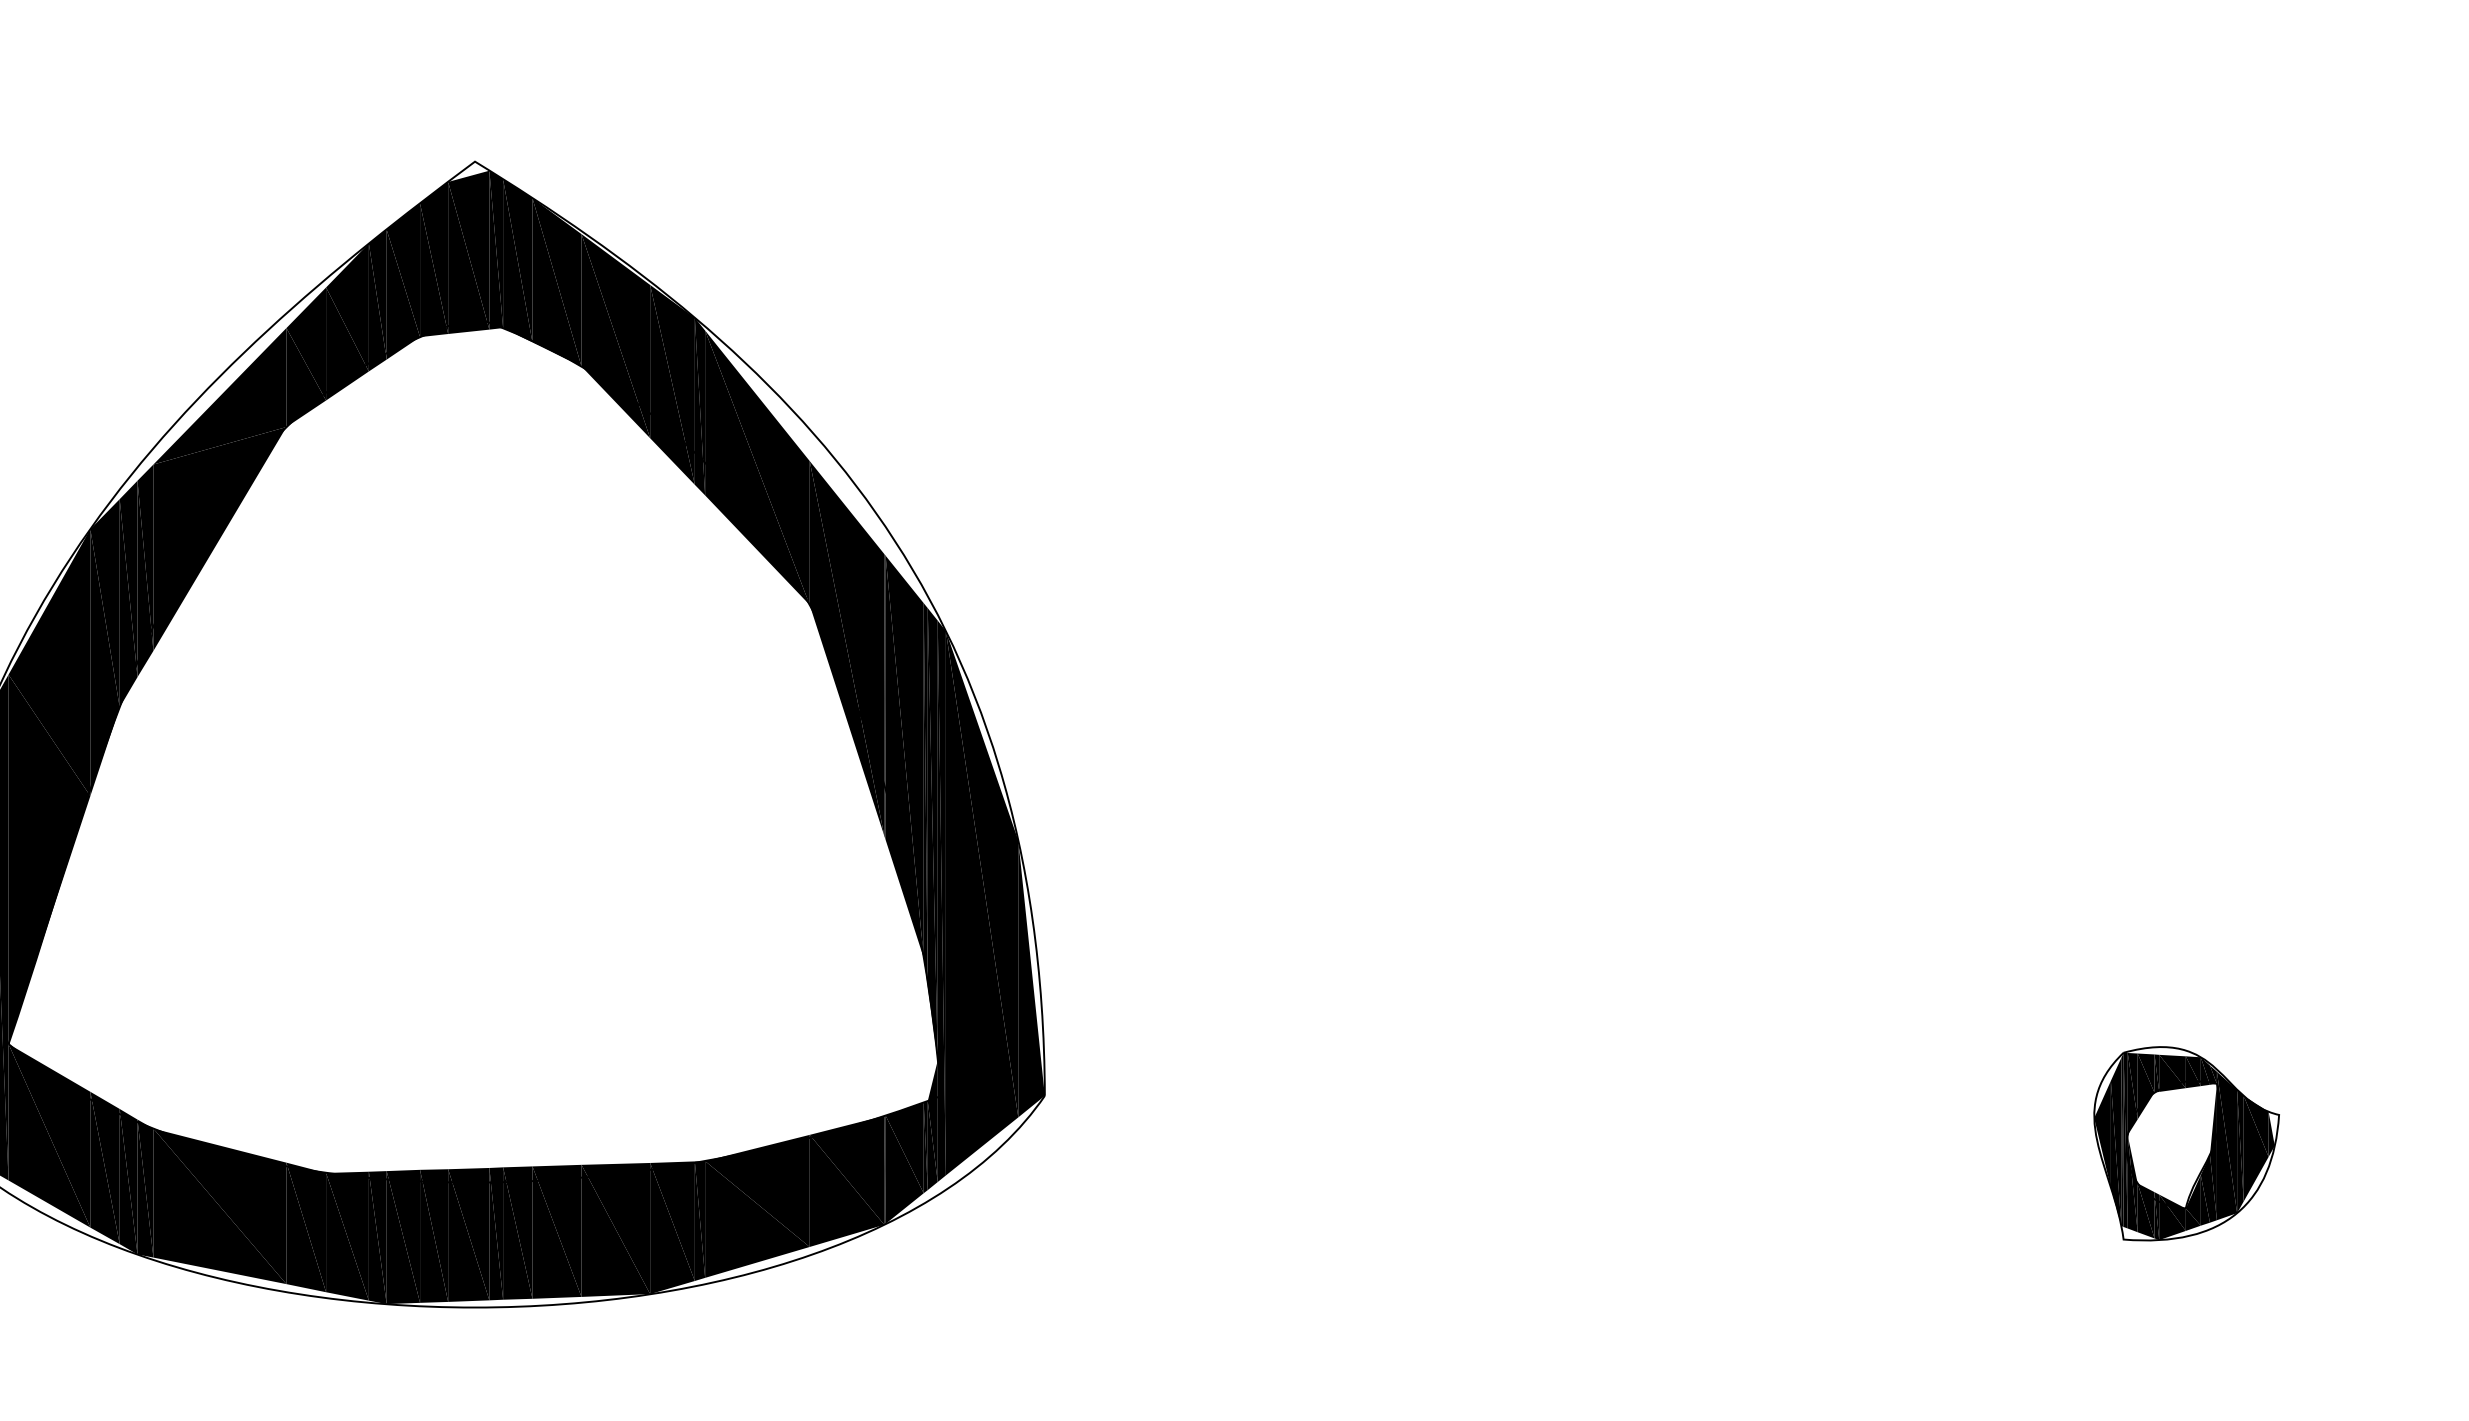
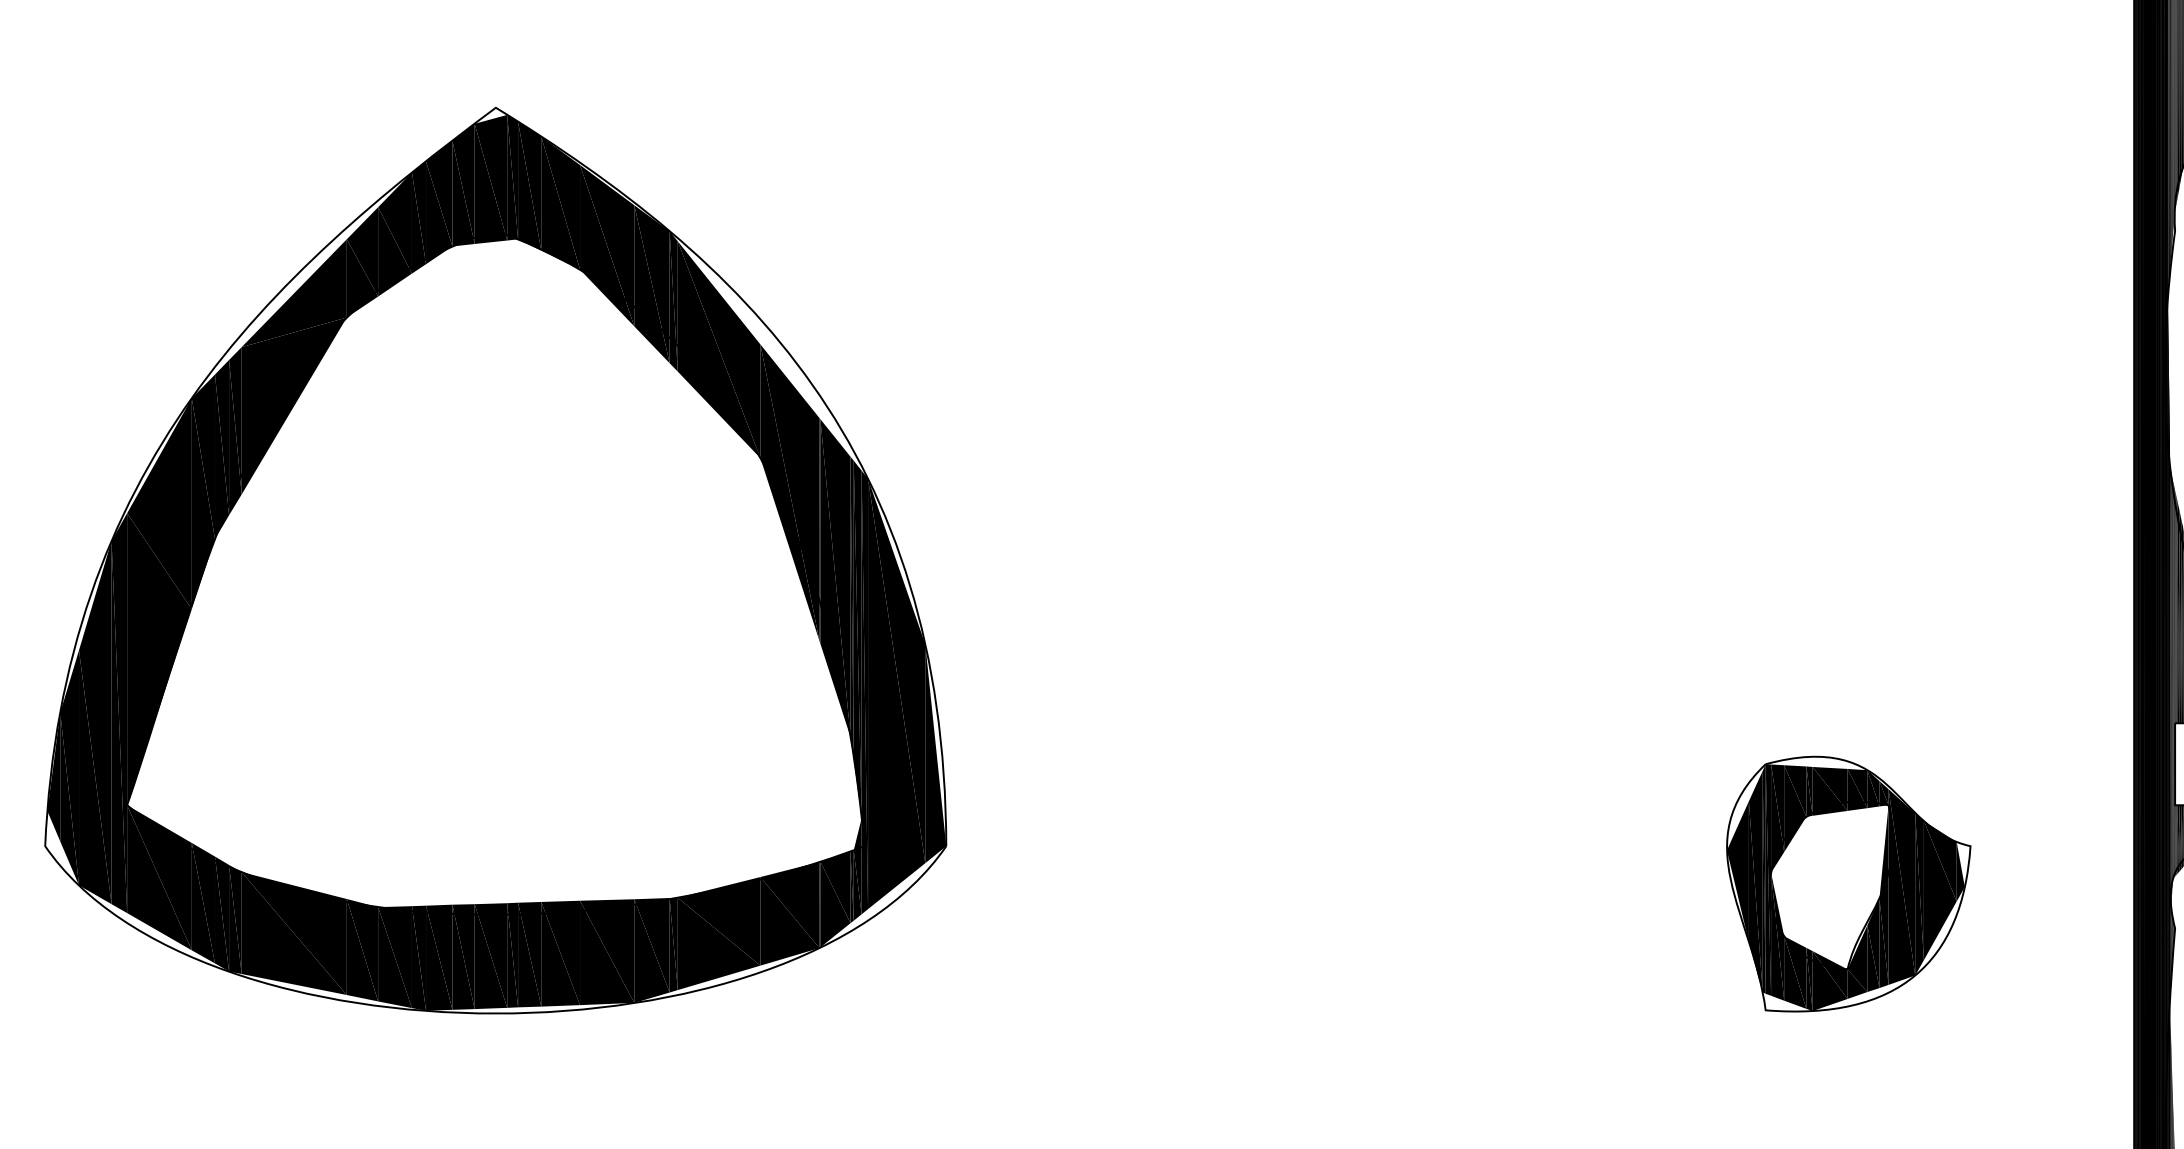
part: (2186, 1143) -> (1848, 883), size x1.67

